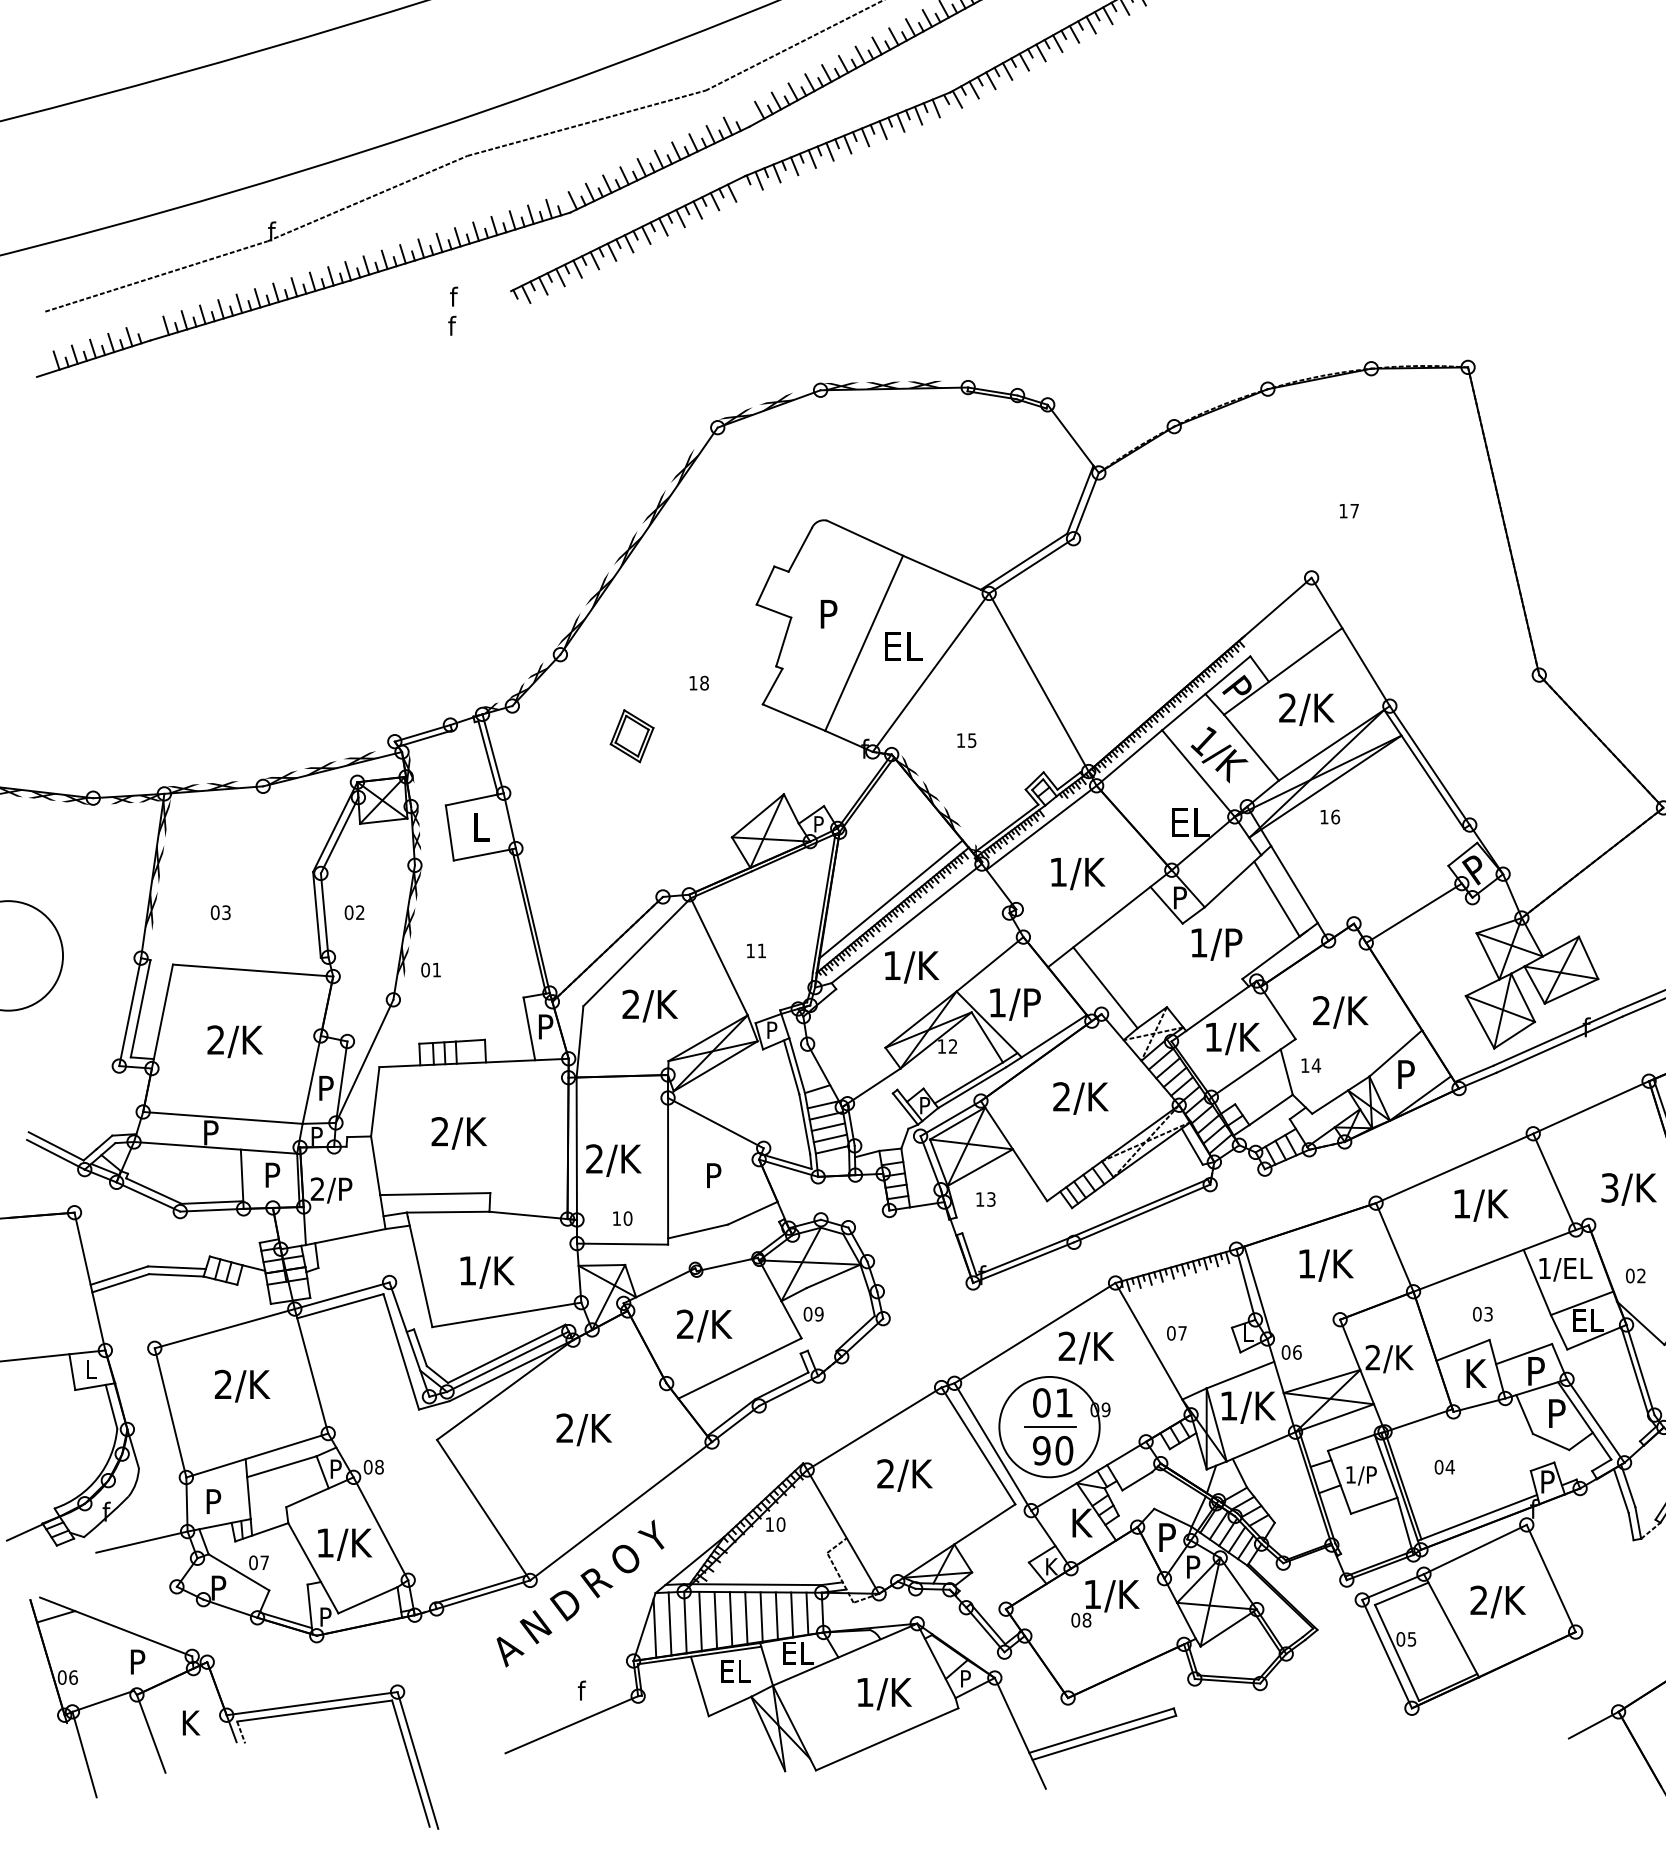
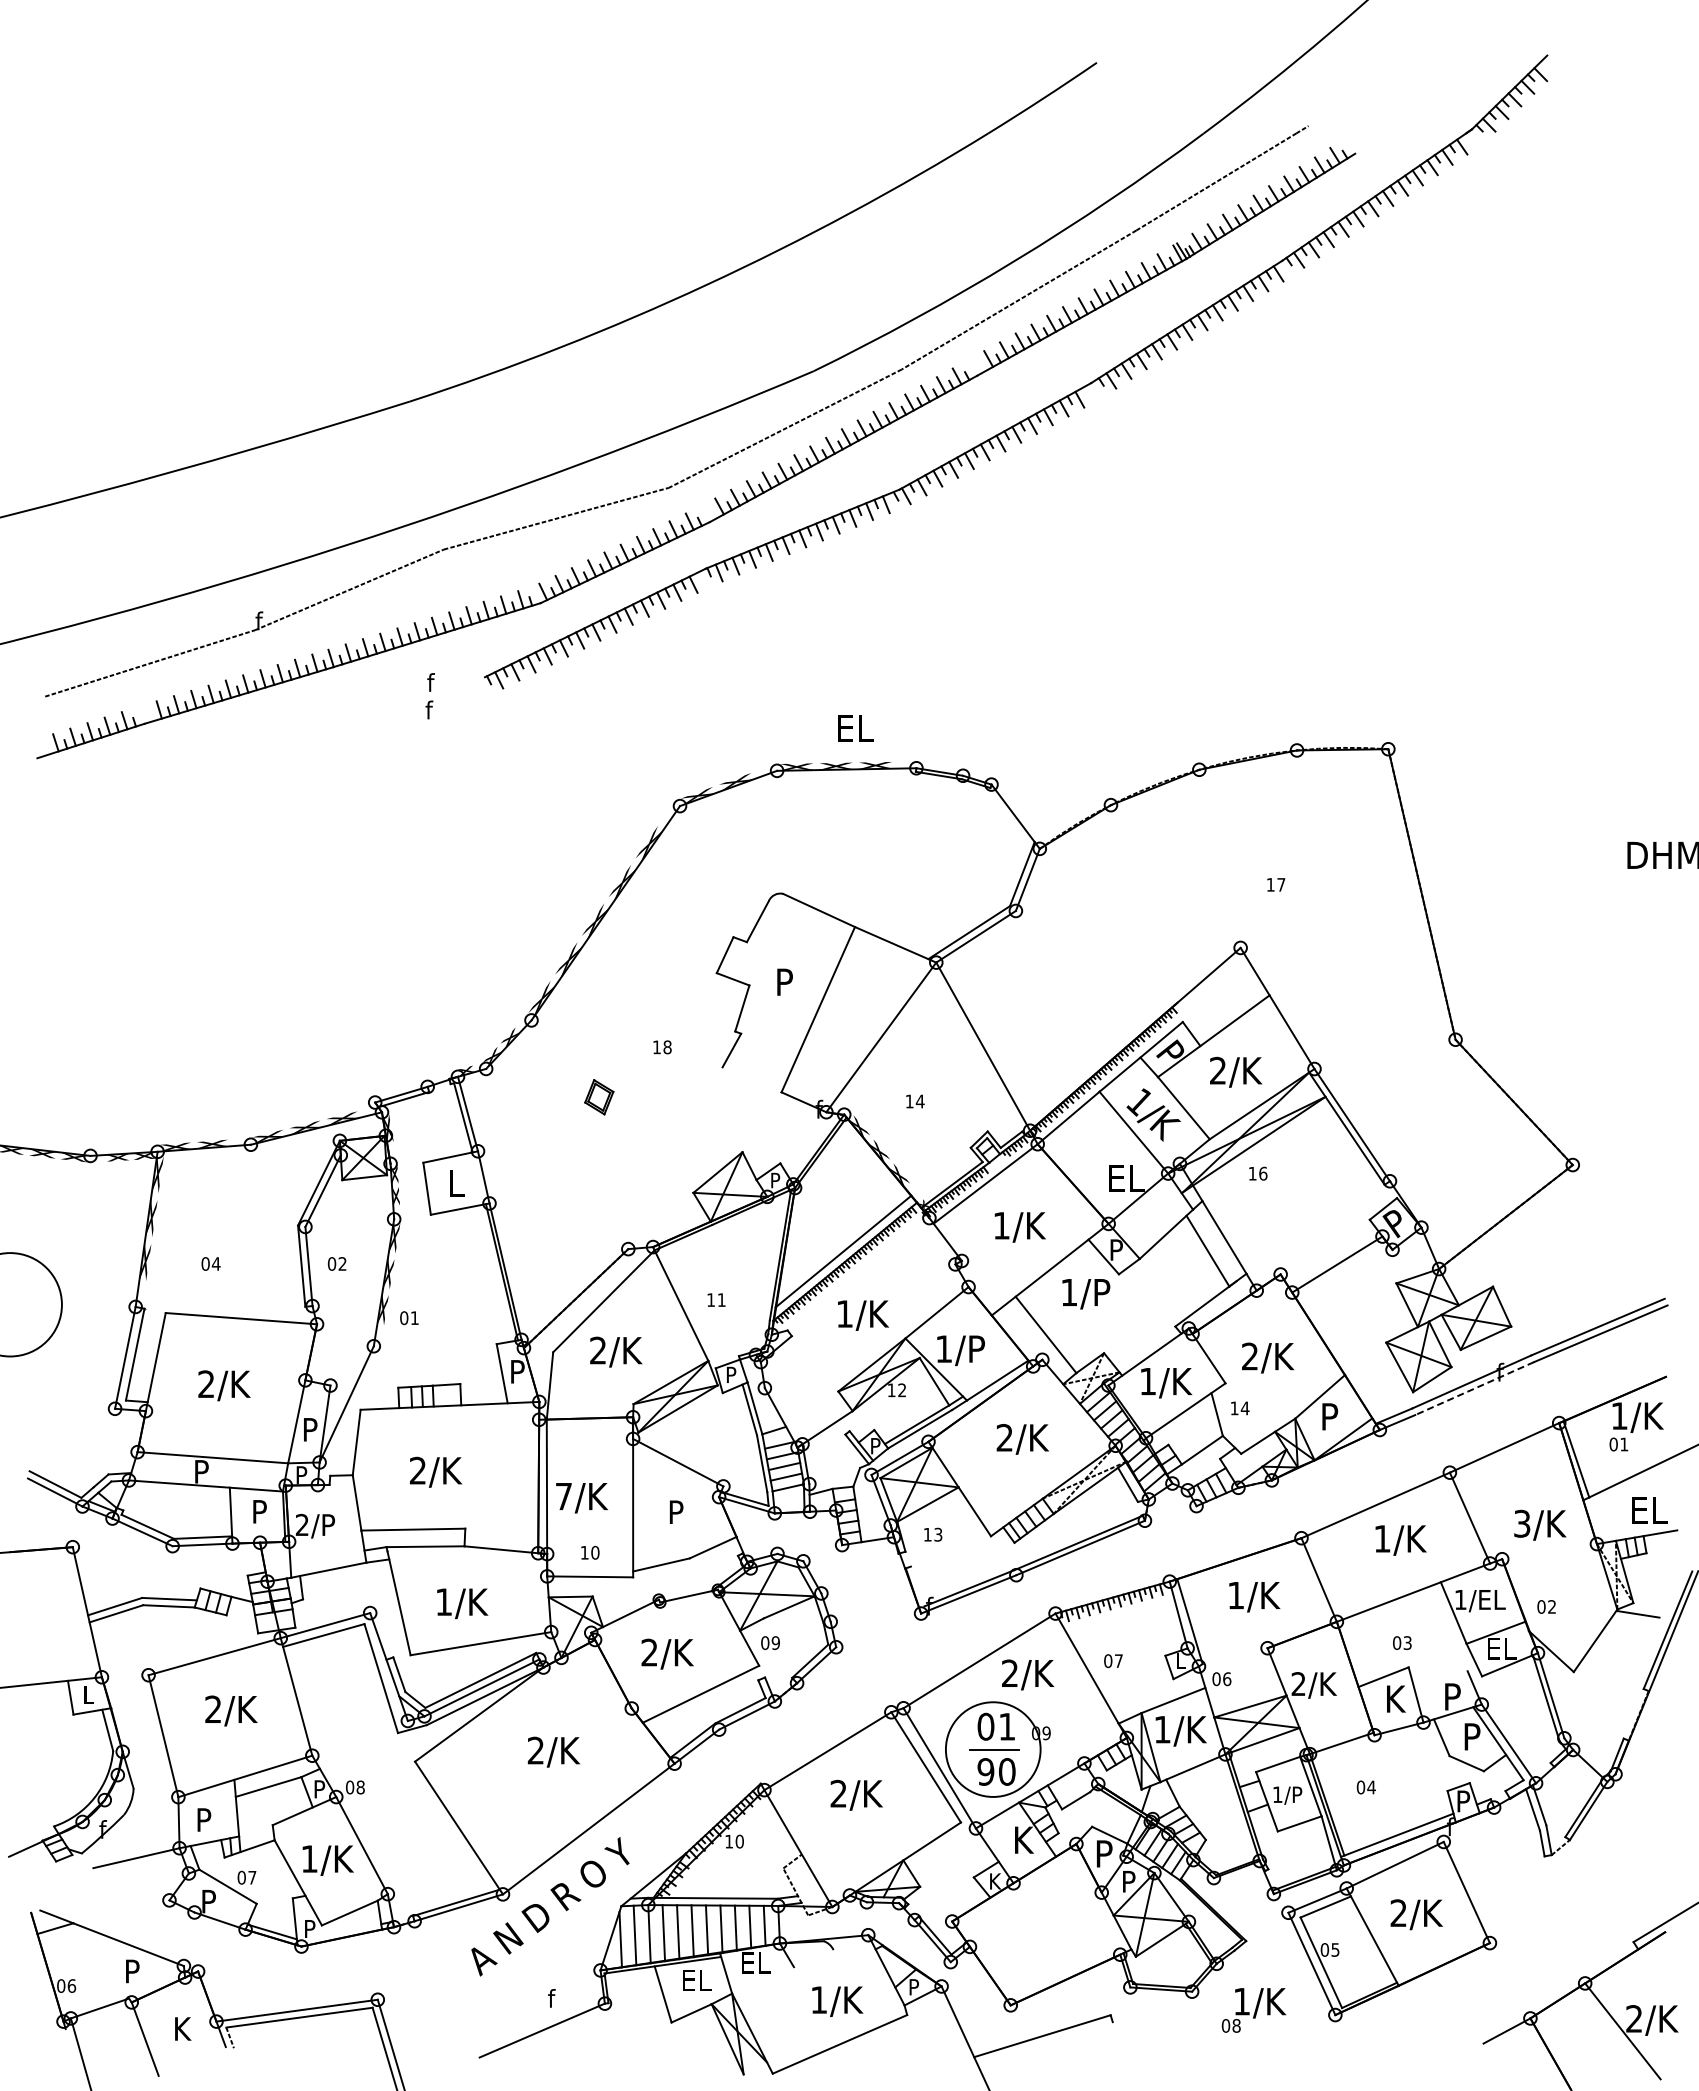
text: (903, 646) -> (855, 728), moved
line: (793, 717) -> (751, 1079), removed
part: (632, 735) -> (599, 1096), size x0.7
text: (971, 740) -> (919, 1101), 15 -> 14
text: (225, 912) -> (215, 1263), 03 -> 04
line: (906, 923) -> (858, 1274), removed
text: (1217, 945) -> (1086, 1294), moved
line: (1559, 1044) -> (1474, 1388), solid -> dashed
text: (594, 1158) -> (563, 1496), 2/K -> 7/K
line: (969, 1254) -> (917, 1586), removed
line: (1523, 1353) -> (1440, 1680), removed
text: (1104, 1603) -> (1253, 2010), moved
line: (845, 1654) -> (800, 1964), removed
line: (1103, 1737) -> (1044, 2042), removed

